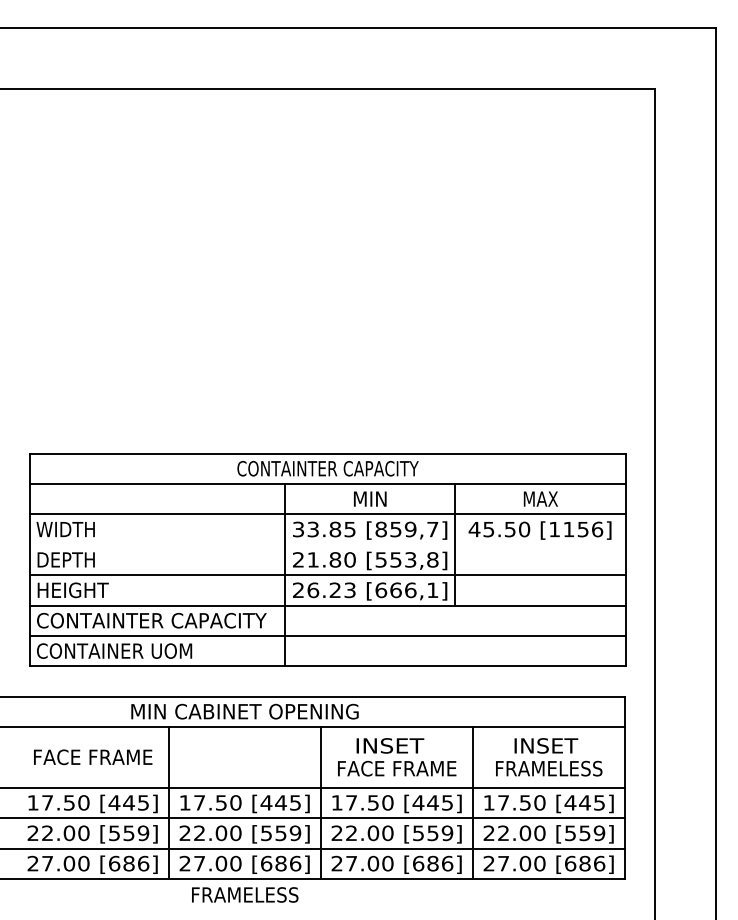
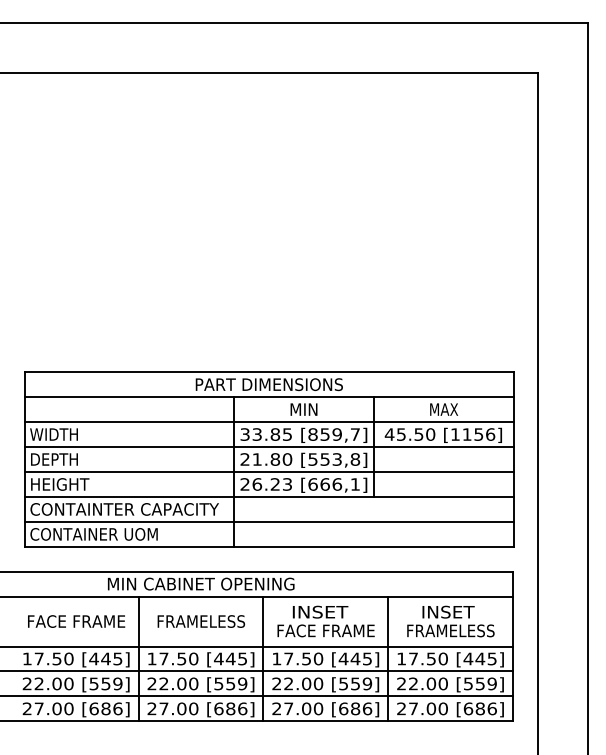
text: (328, 468) -> (269, 384), CONTAINTER CAPACITY -> PART DIMENSIONS
line: (326, 545) -> (268, 447), added
text: (245, 894) -> (201, 621), moved

